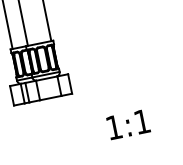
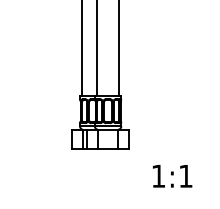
text: (128, 124) -> (172, 176), moved

